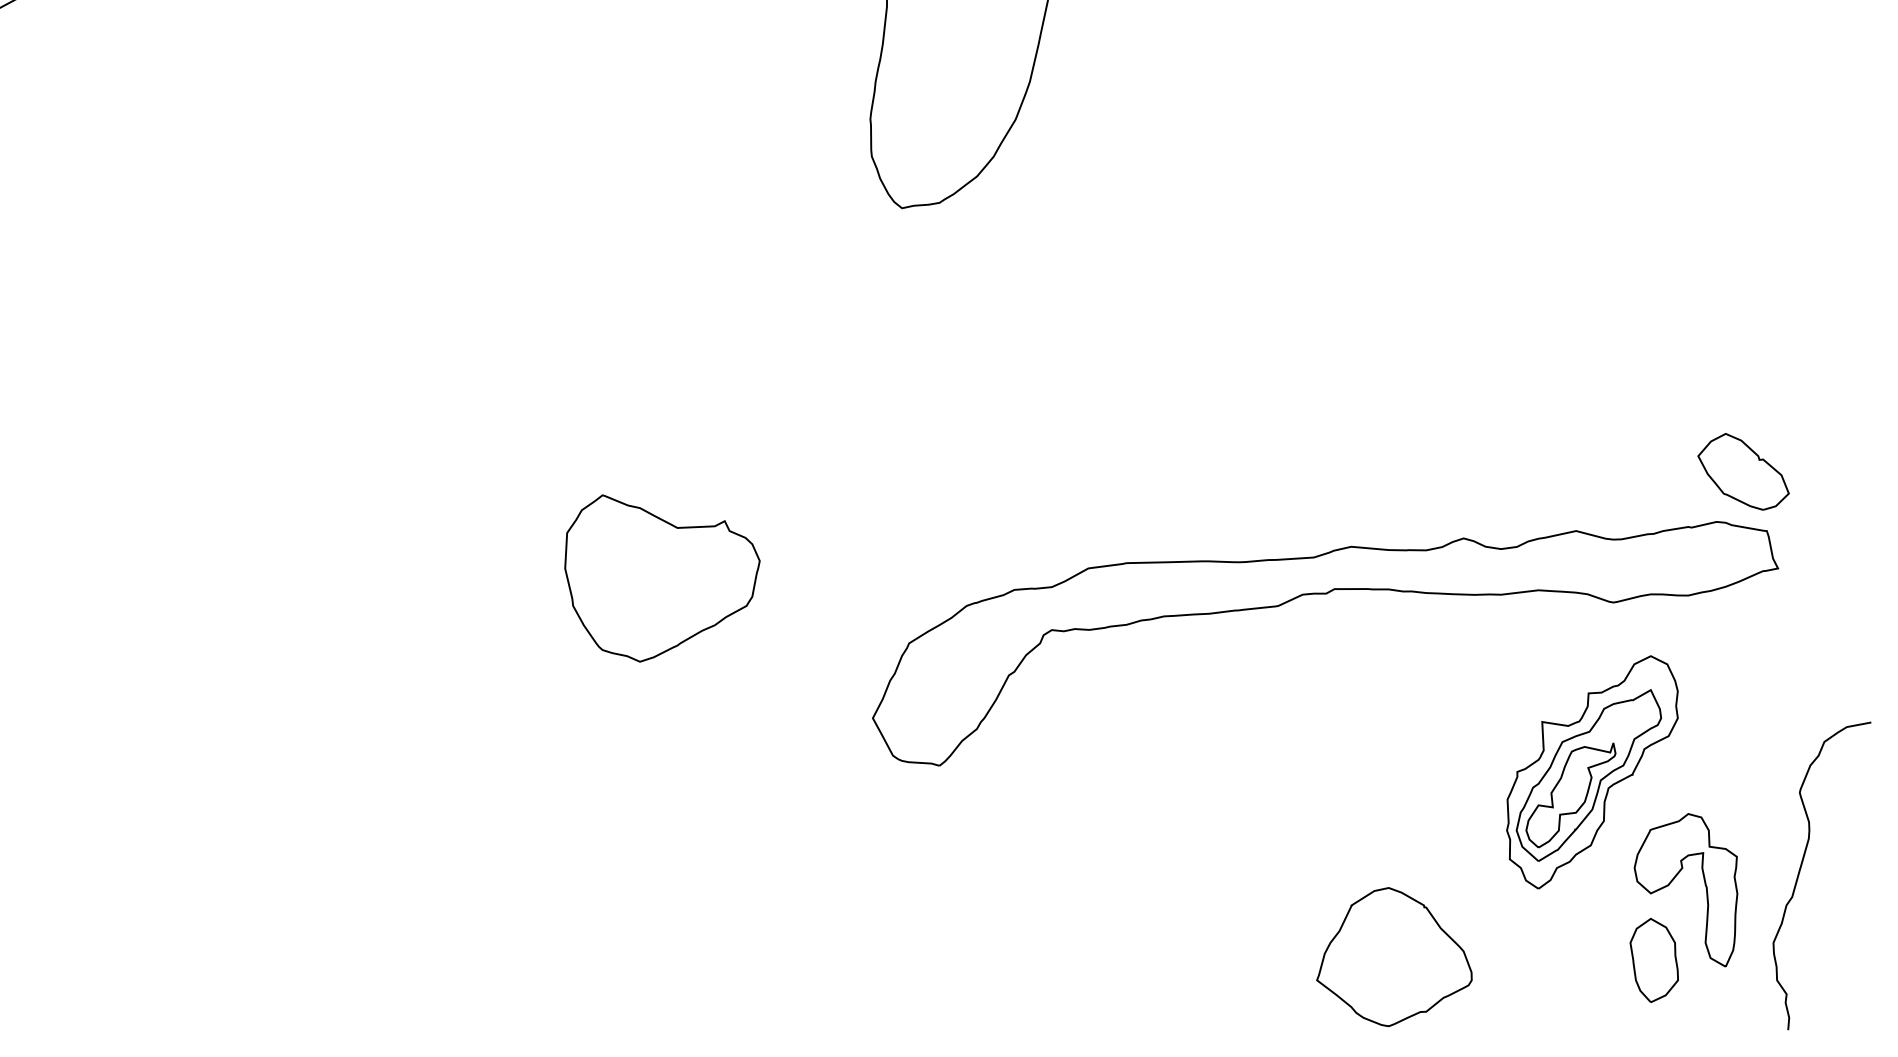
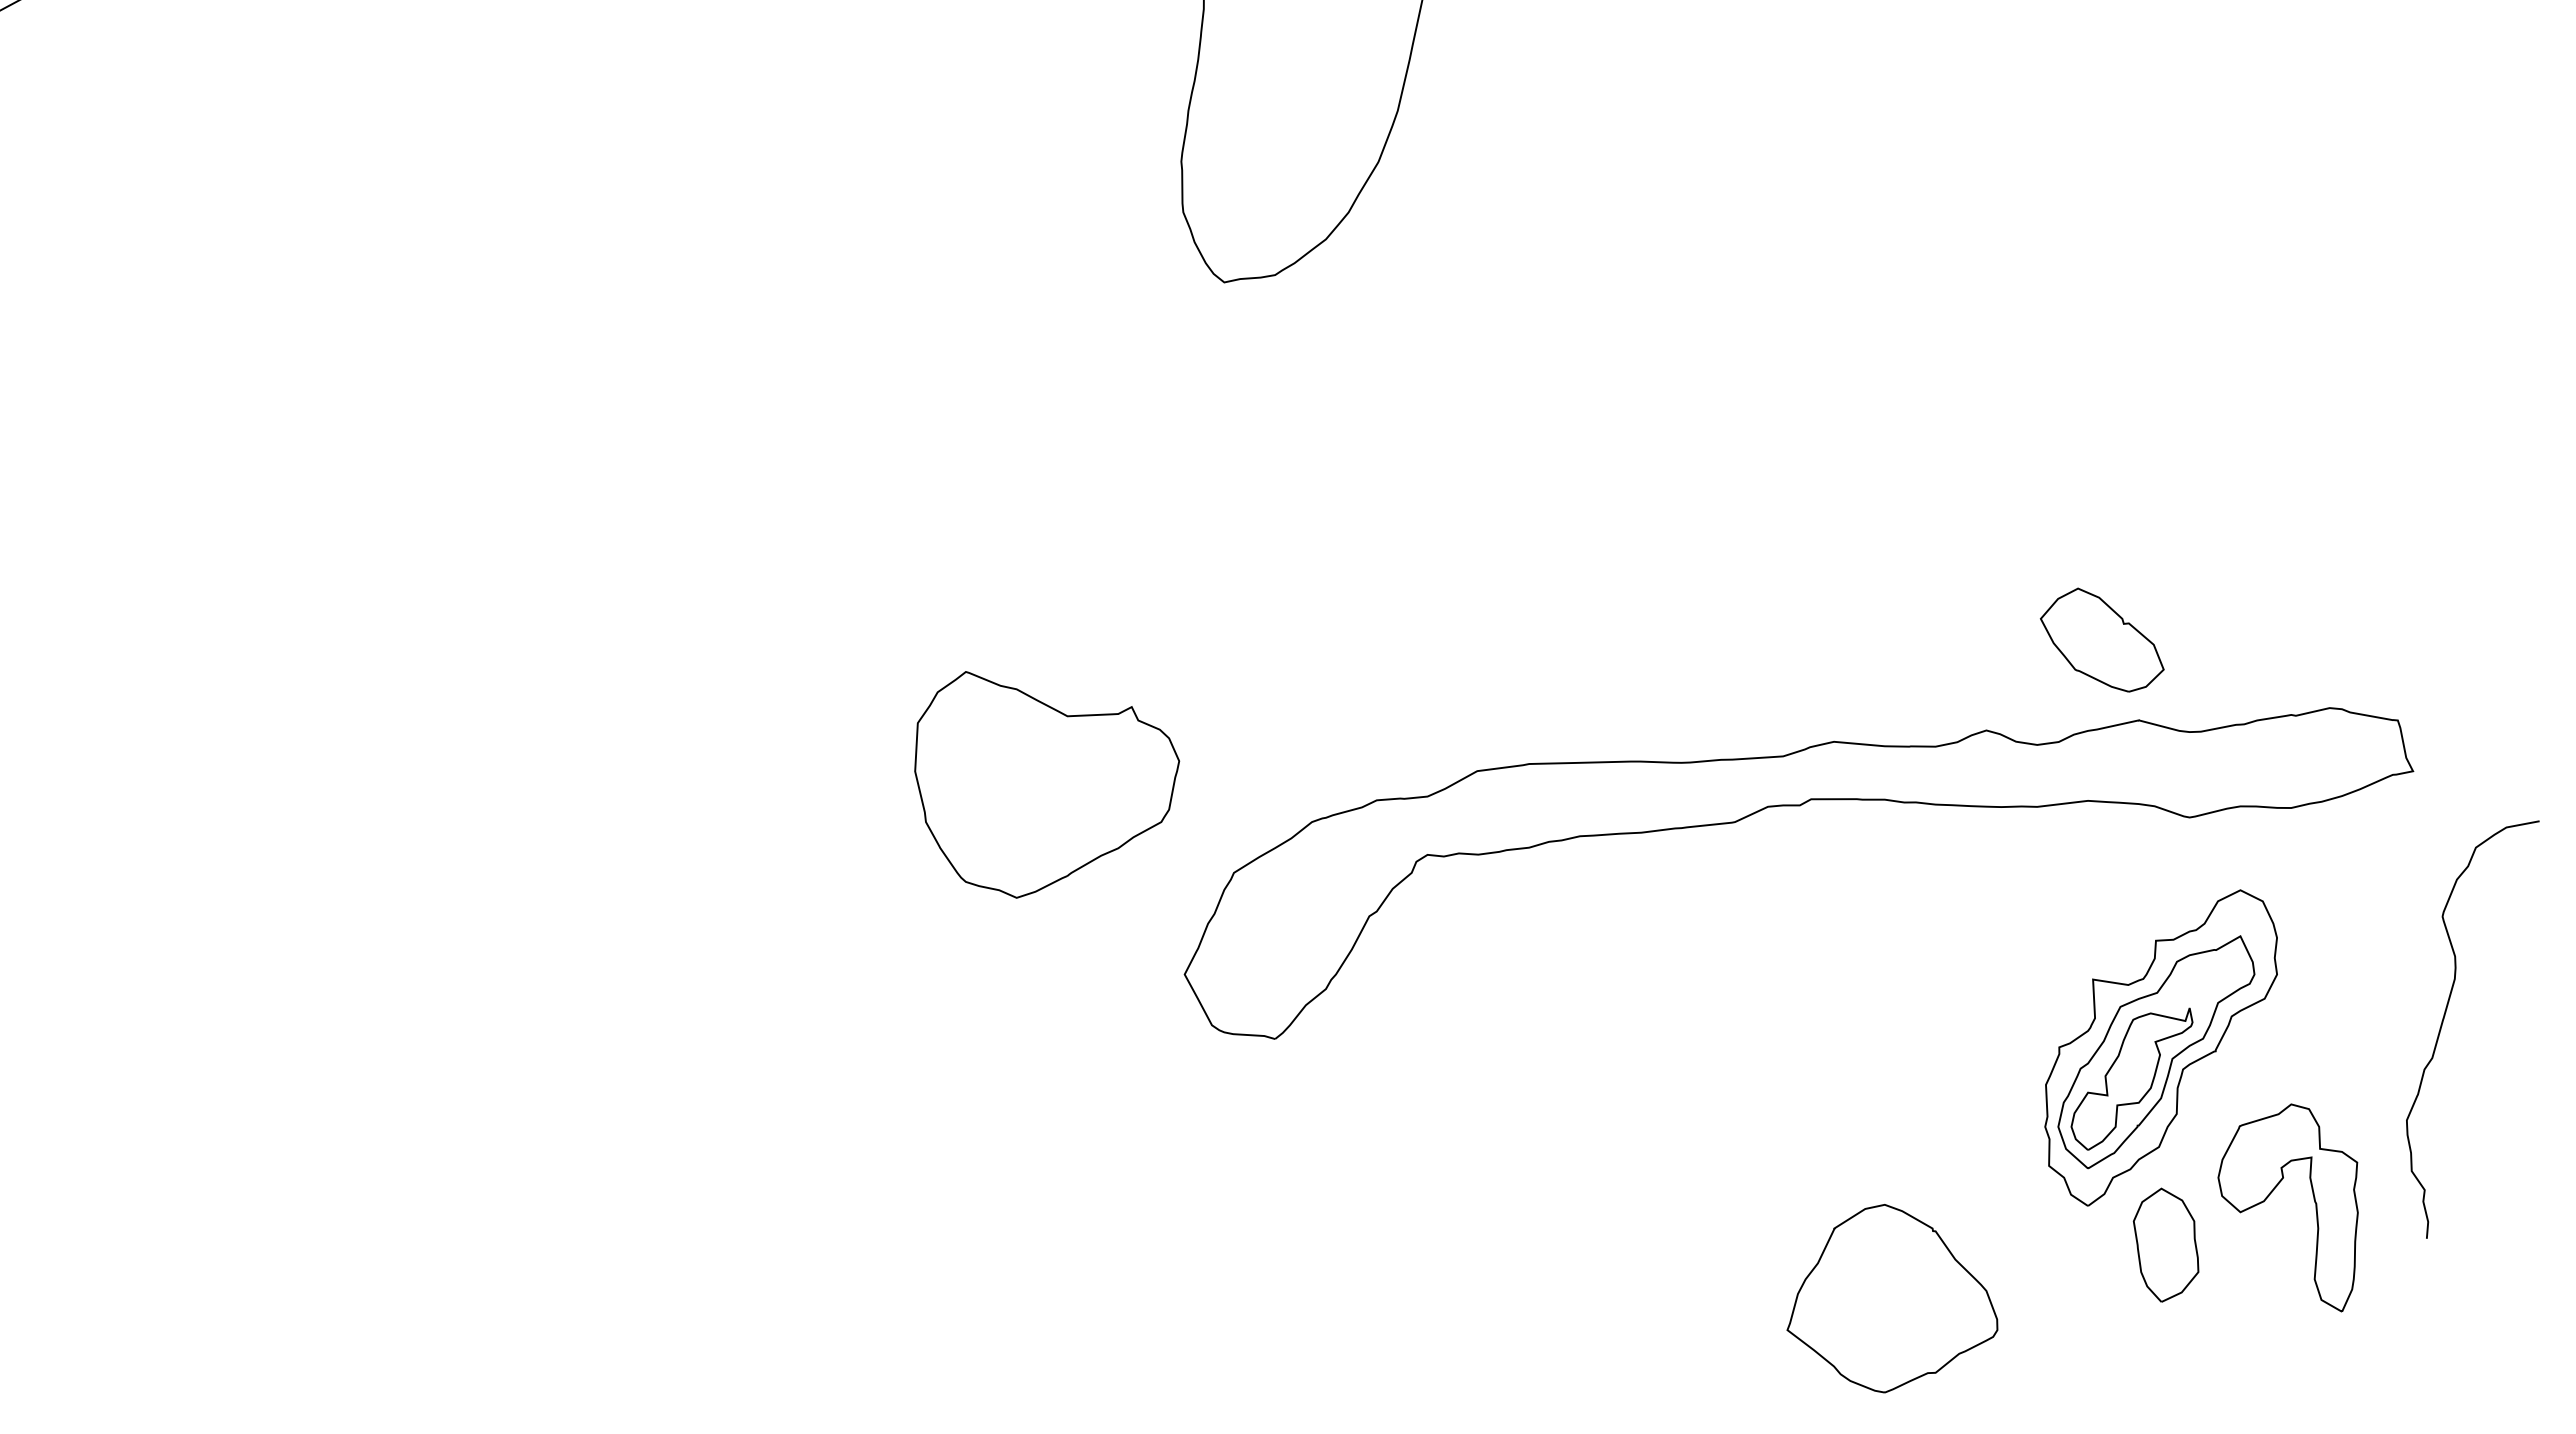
part: (1743, 471) -> (2102, 639), moved
part: (662, 578) -> (1047, 784), moved
curve: (1801, 868) -> (2444, 1019), moved
part: (1653, 959) -> (2165, 1244), moved

